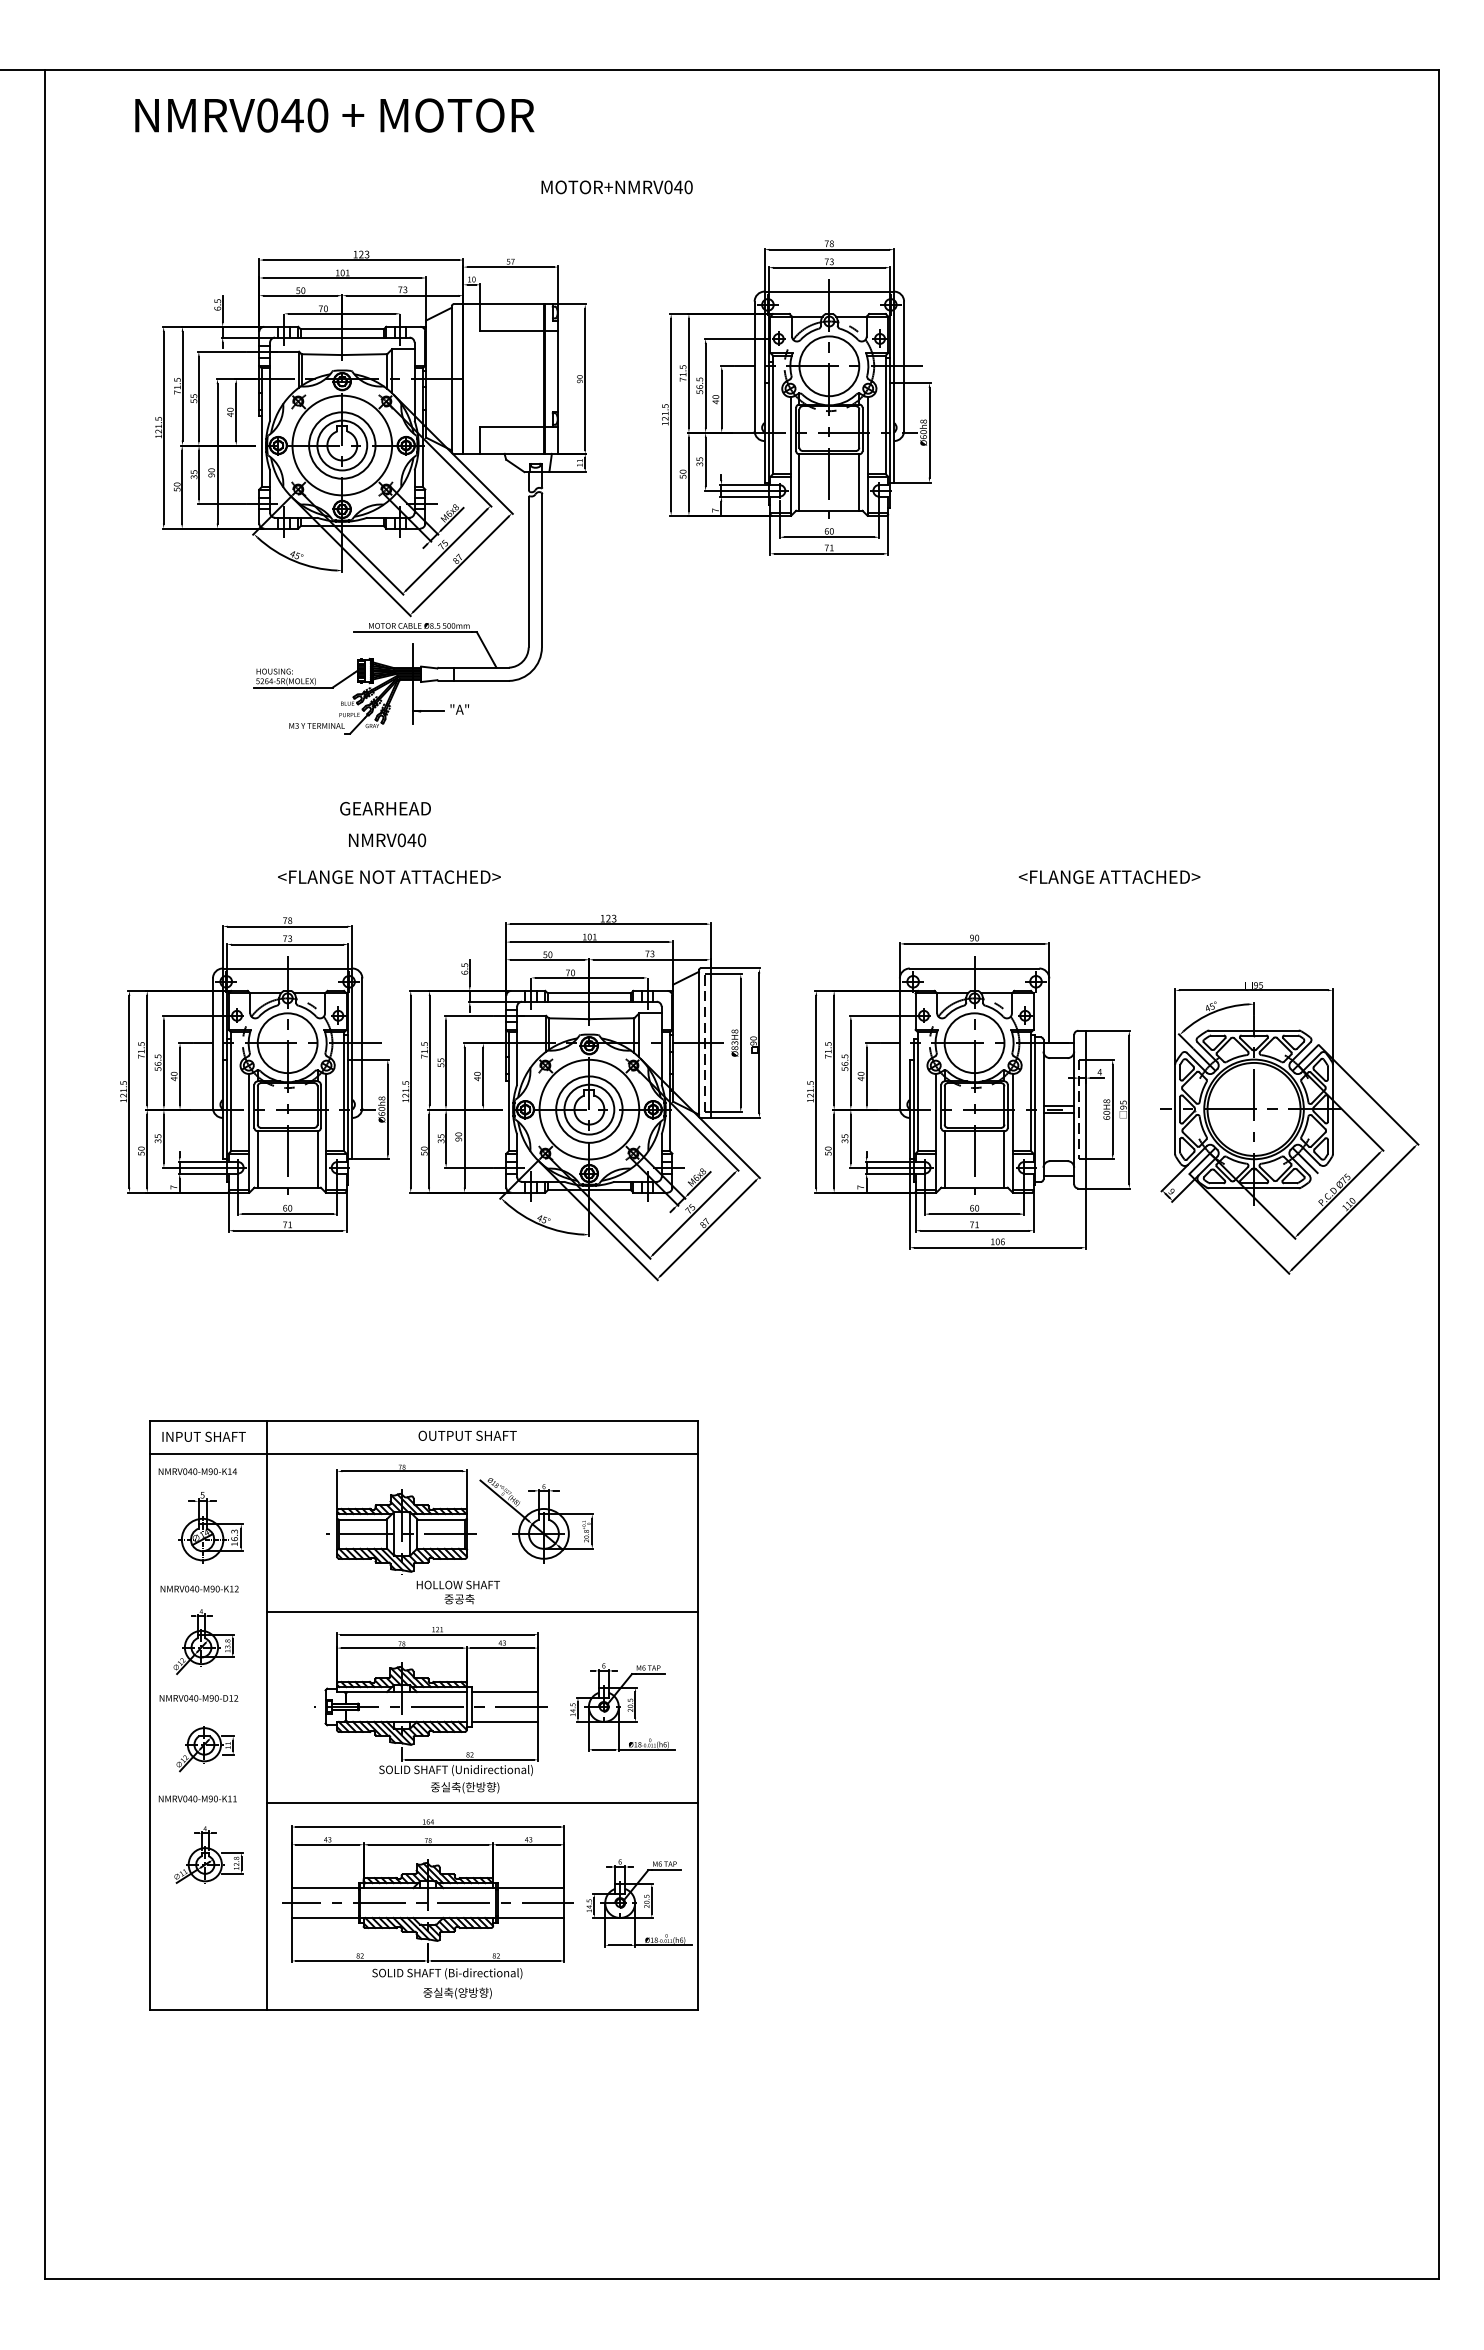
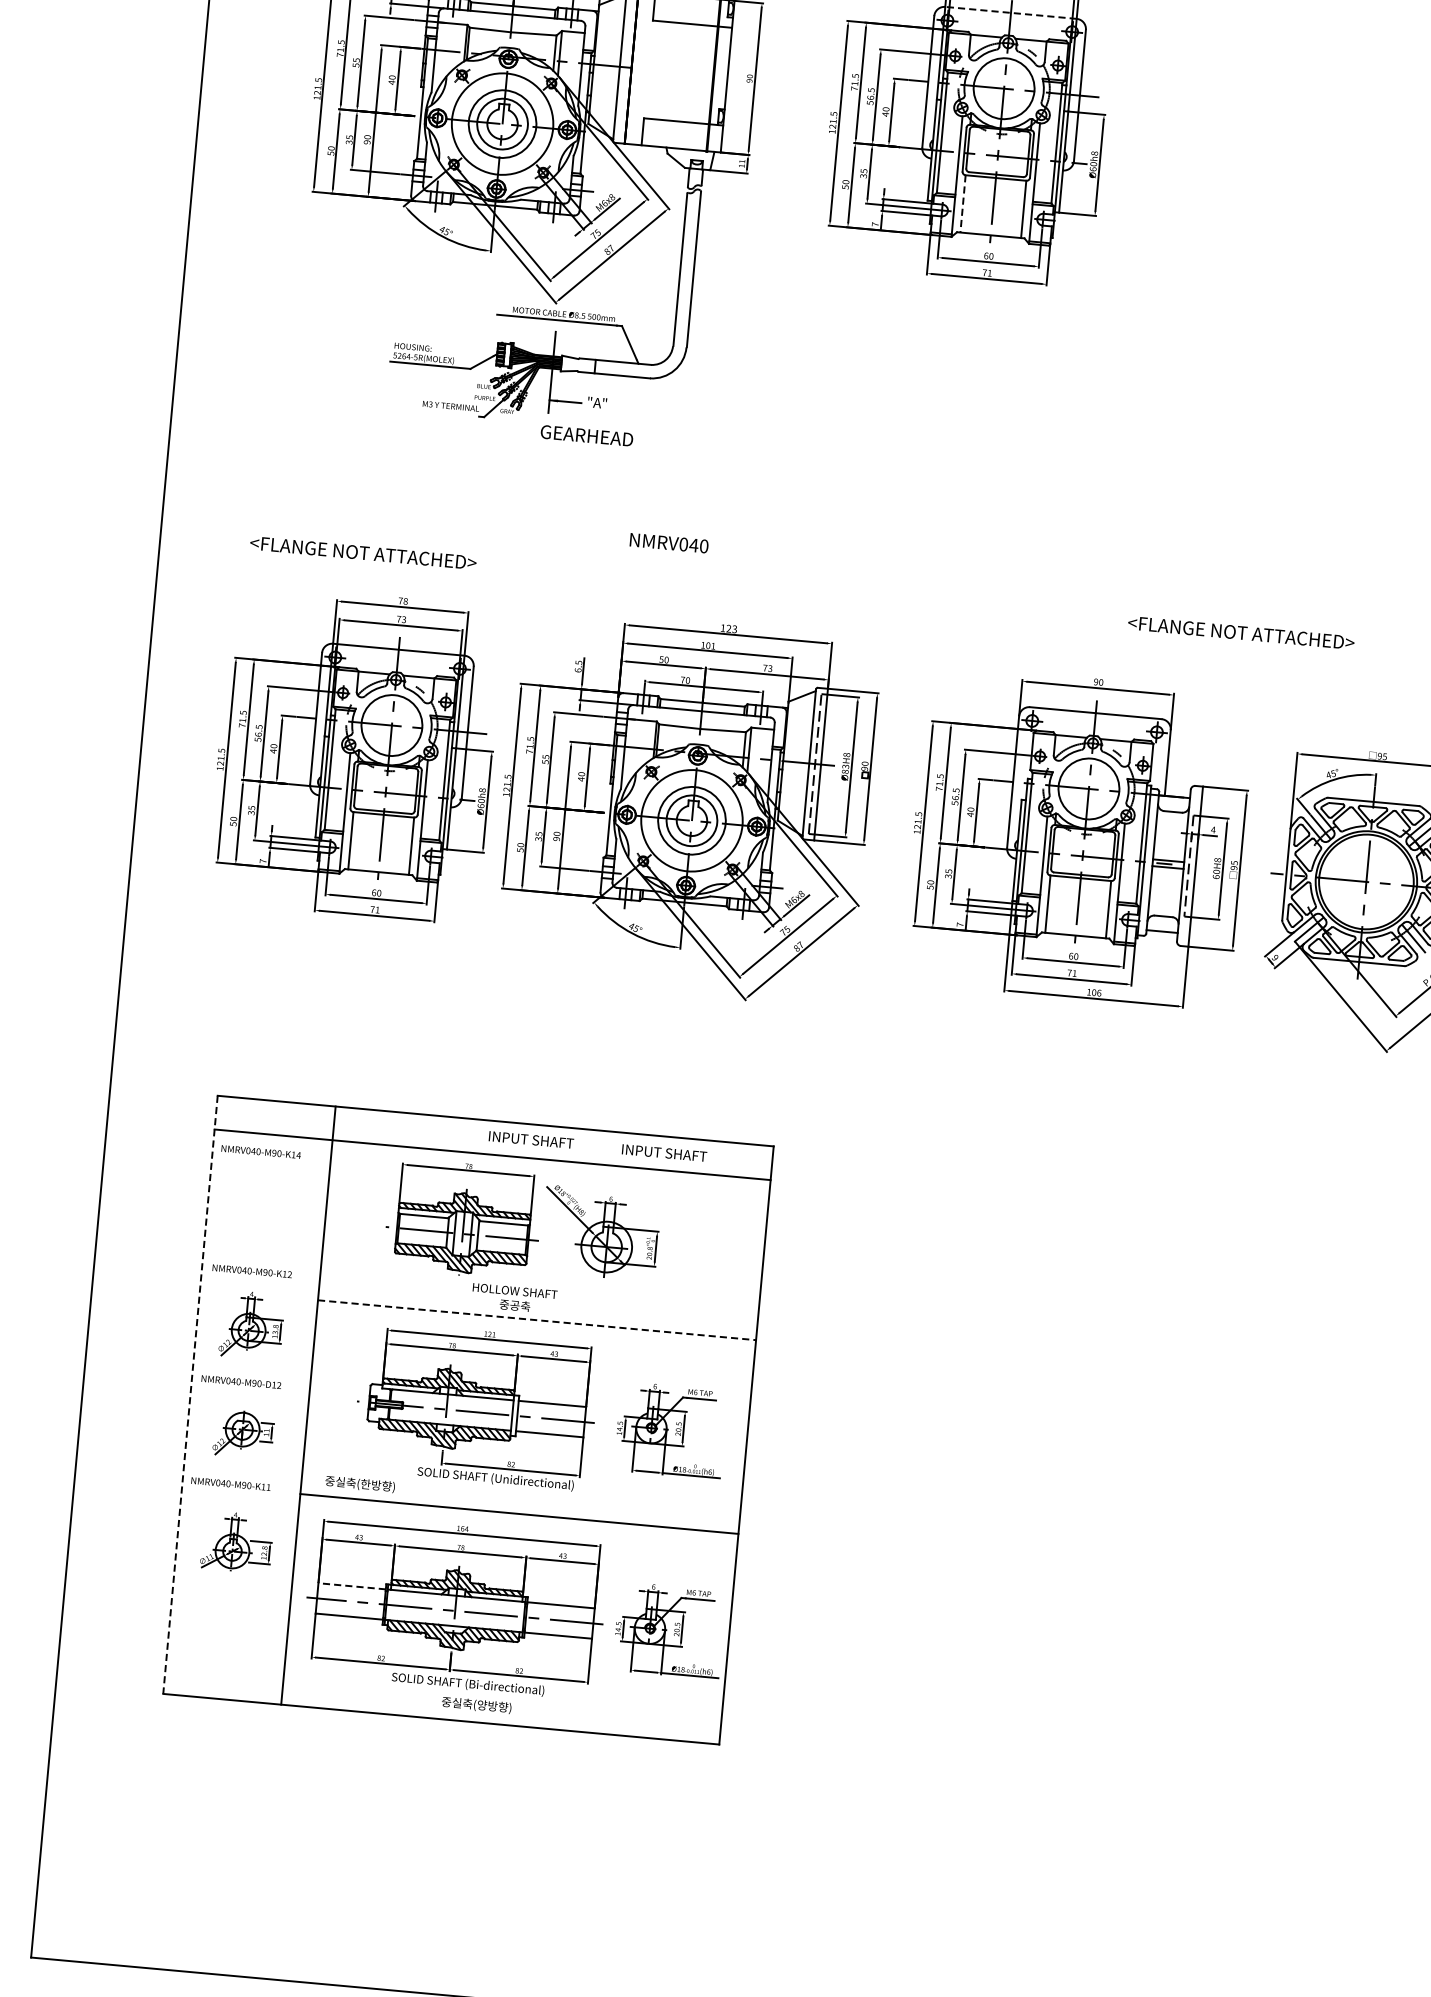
line: (829, 291) -> (1011, 12), solid -> dashed
line: (799, 483) -> (962, 204), solid -> dashed
text: (385, 808) -> (586, 435), moved
text: (387, 840) -> (669, 543), moved
text: (389, 876) -> (363, 552), moved
text: (1109, 876) -> (1241, 632), <FLANGE ATTACHED> -> <FLANGE NOT ATTACHED>
text: (467, 1435) -> (538, 1140), OUTPUT SHAFT -> INPUT SHAFT
text: (203, 1436) -> (663, 1152), moved
part: (210, 1527) -> (268, 1209), removed
line: (482, 1611) -> (537, 1320), solid -> dashed
line: (150, 1715) -> (190, 1395), solid -> dashed
text: (465, 1787) -> (360, 1484), moved
line: (324, 1888) -> (351, 1586), solid -> dashed

